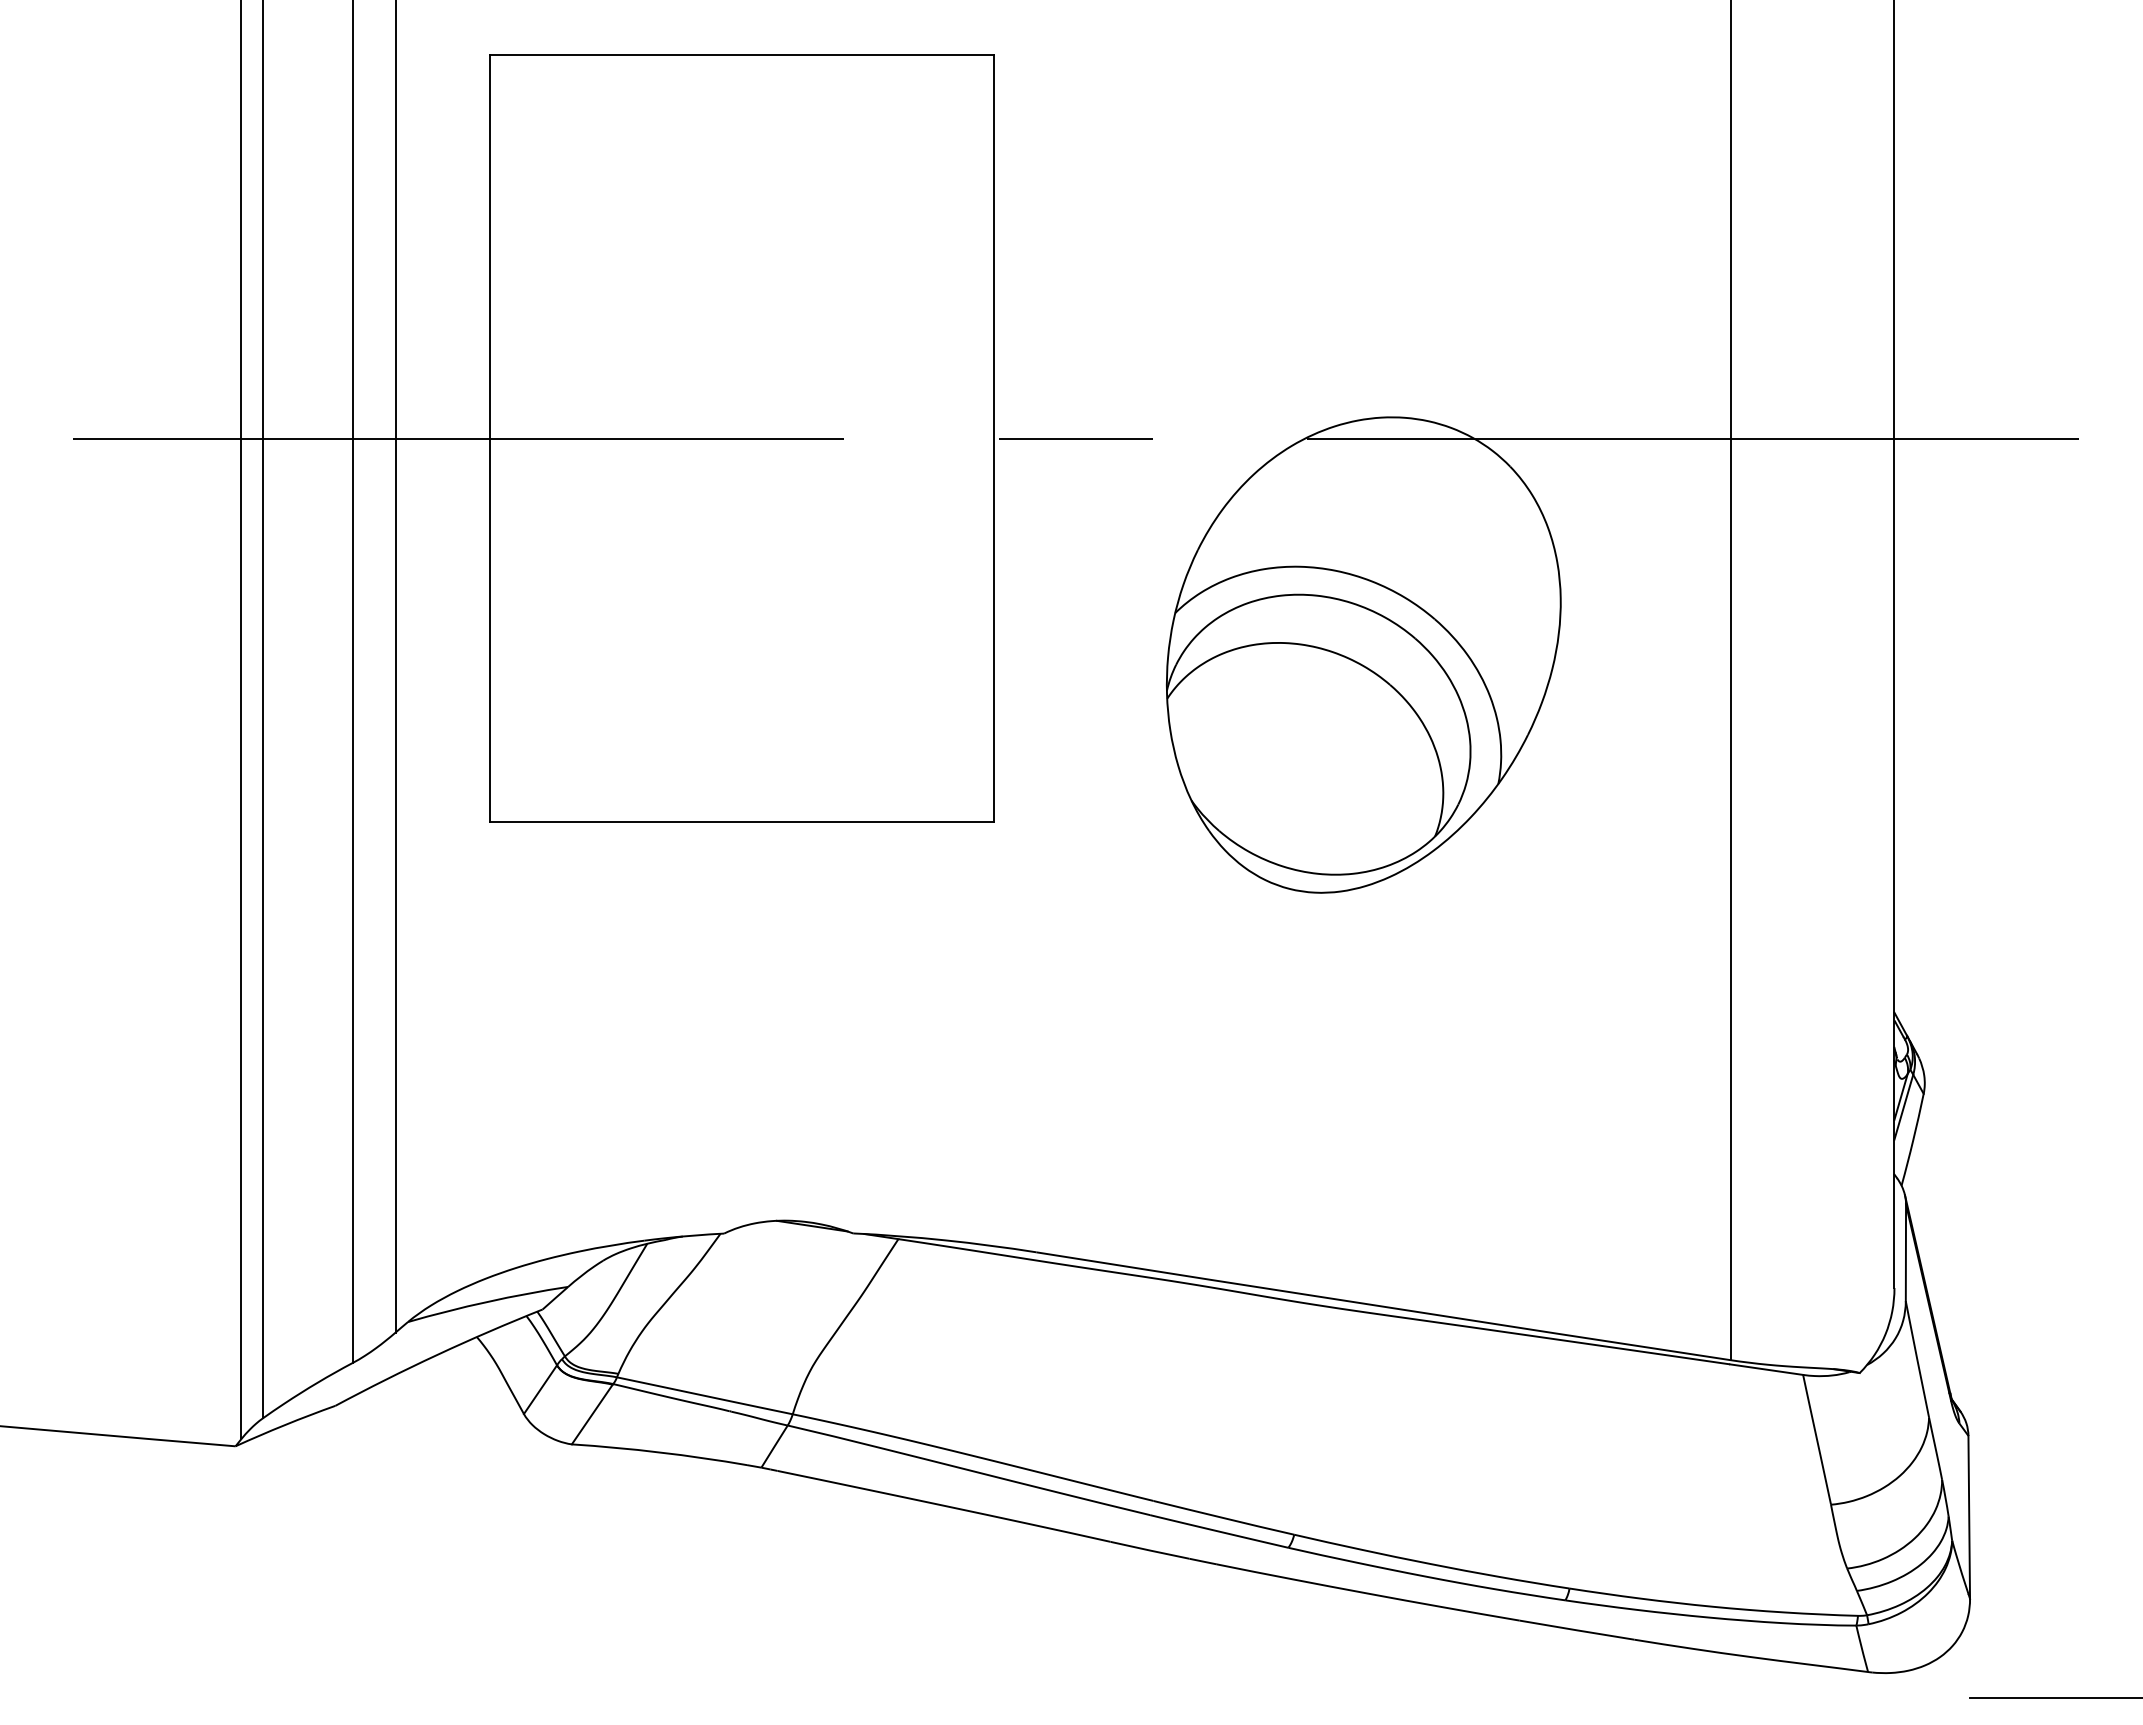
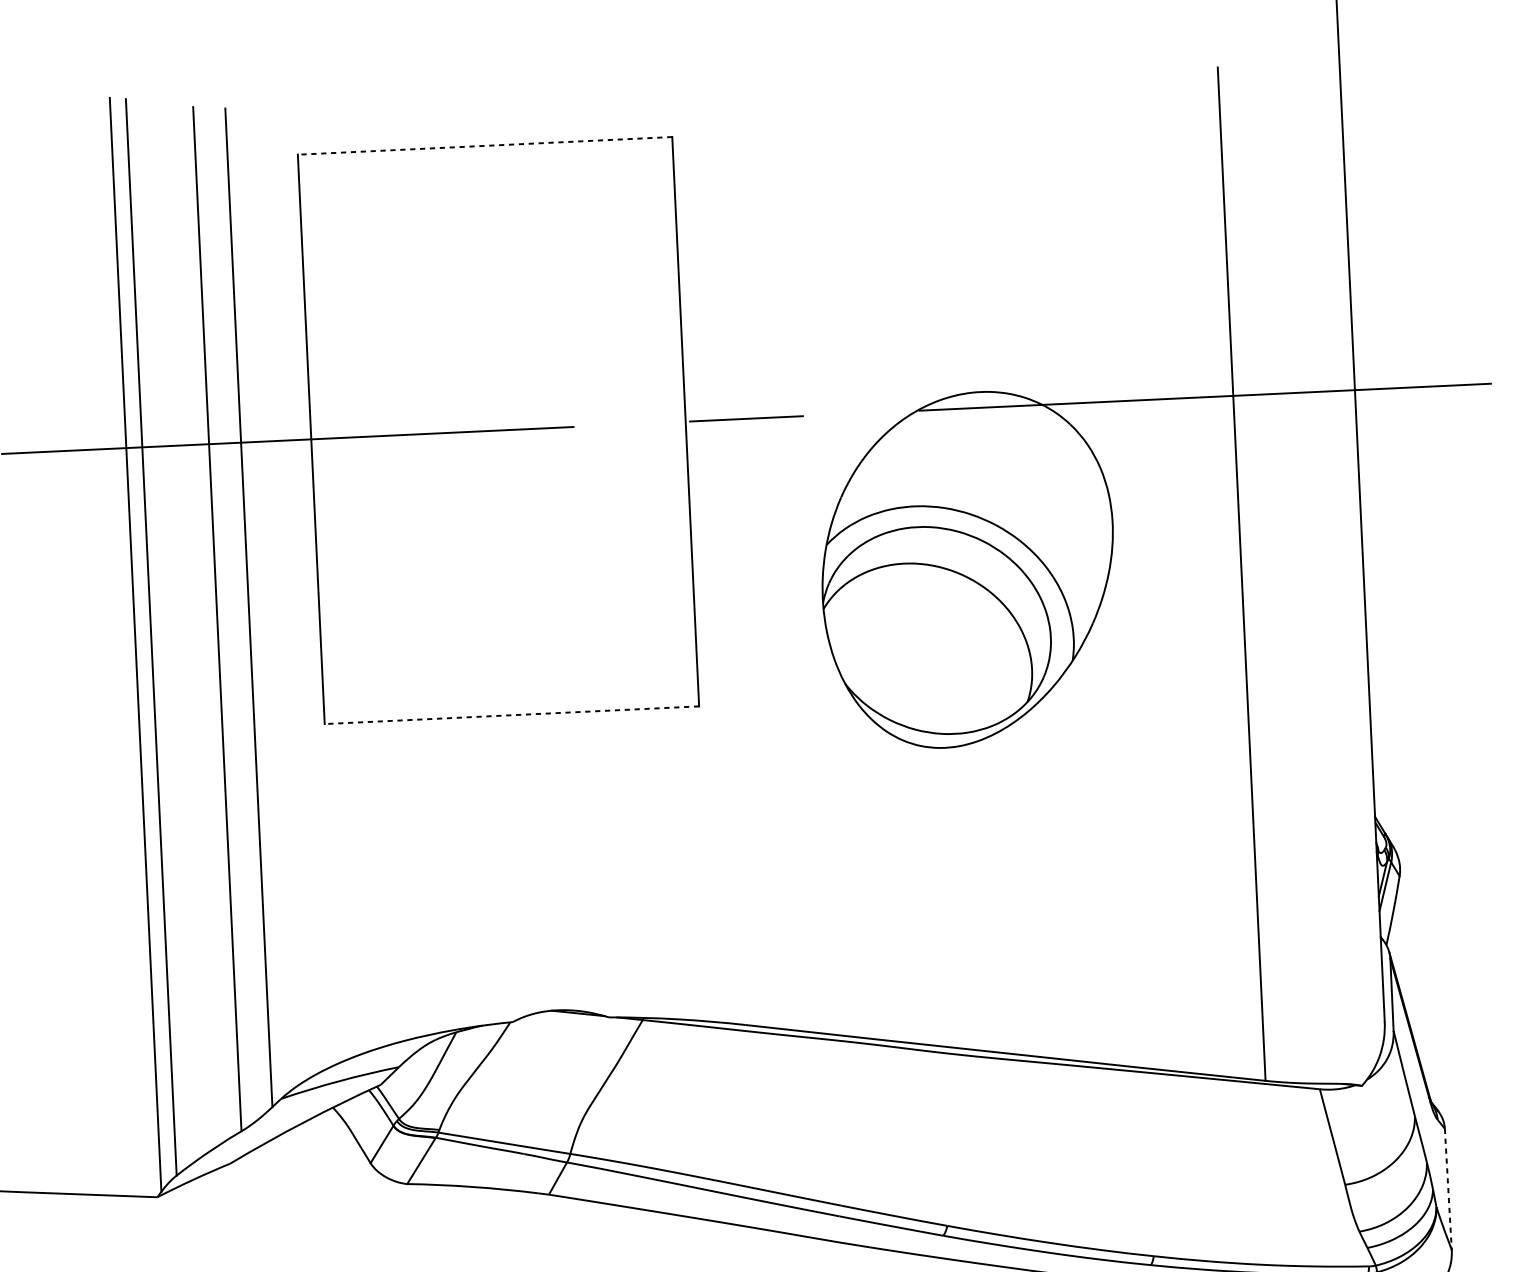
line: (742, 55) -> (485, 145), solid -> dashed
line: (742, 821) -> (512, 715), solid -> dashed
line: (1969, 1516) -> (1448, 1188), solid -> dashed

